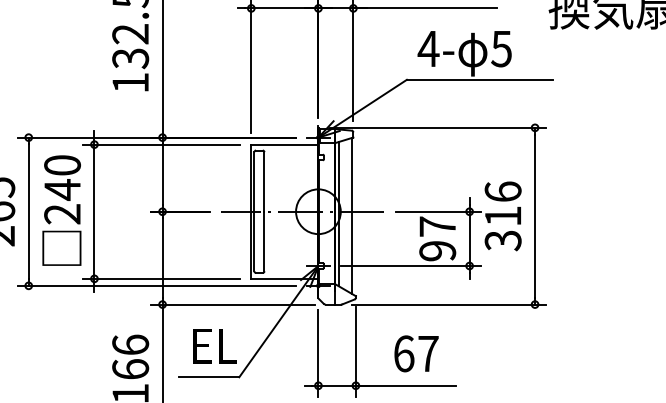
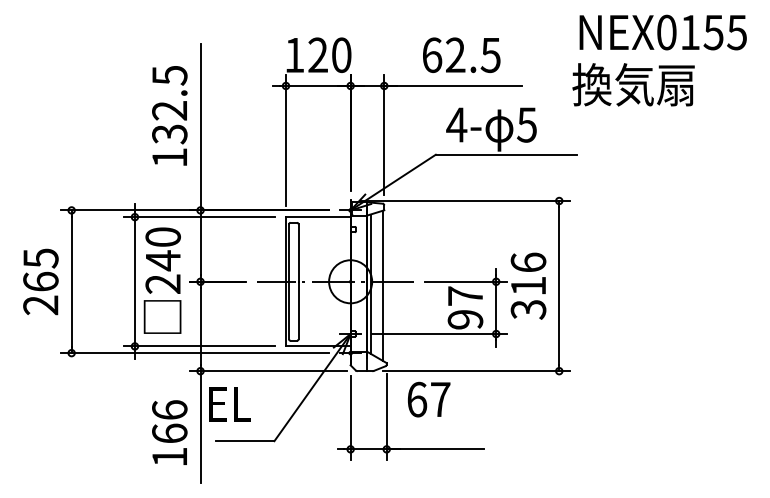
text: (61, 210) -> (162, 280), moved
text: (214, 346) -> (229, 404), moved
text: (416, 353) -> (429, 399), moved

